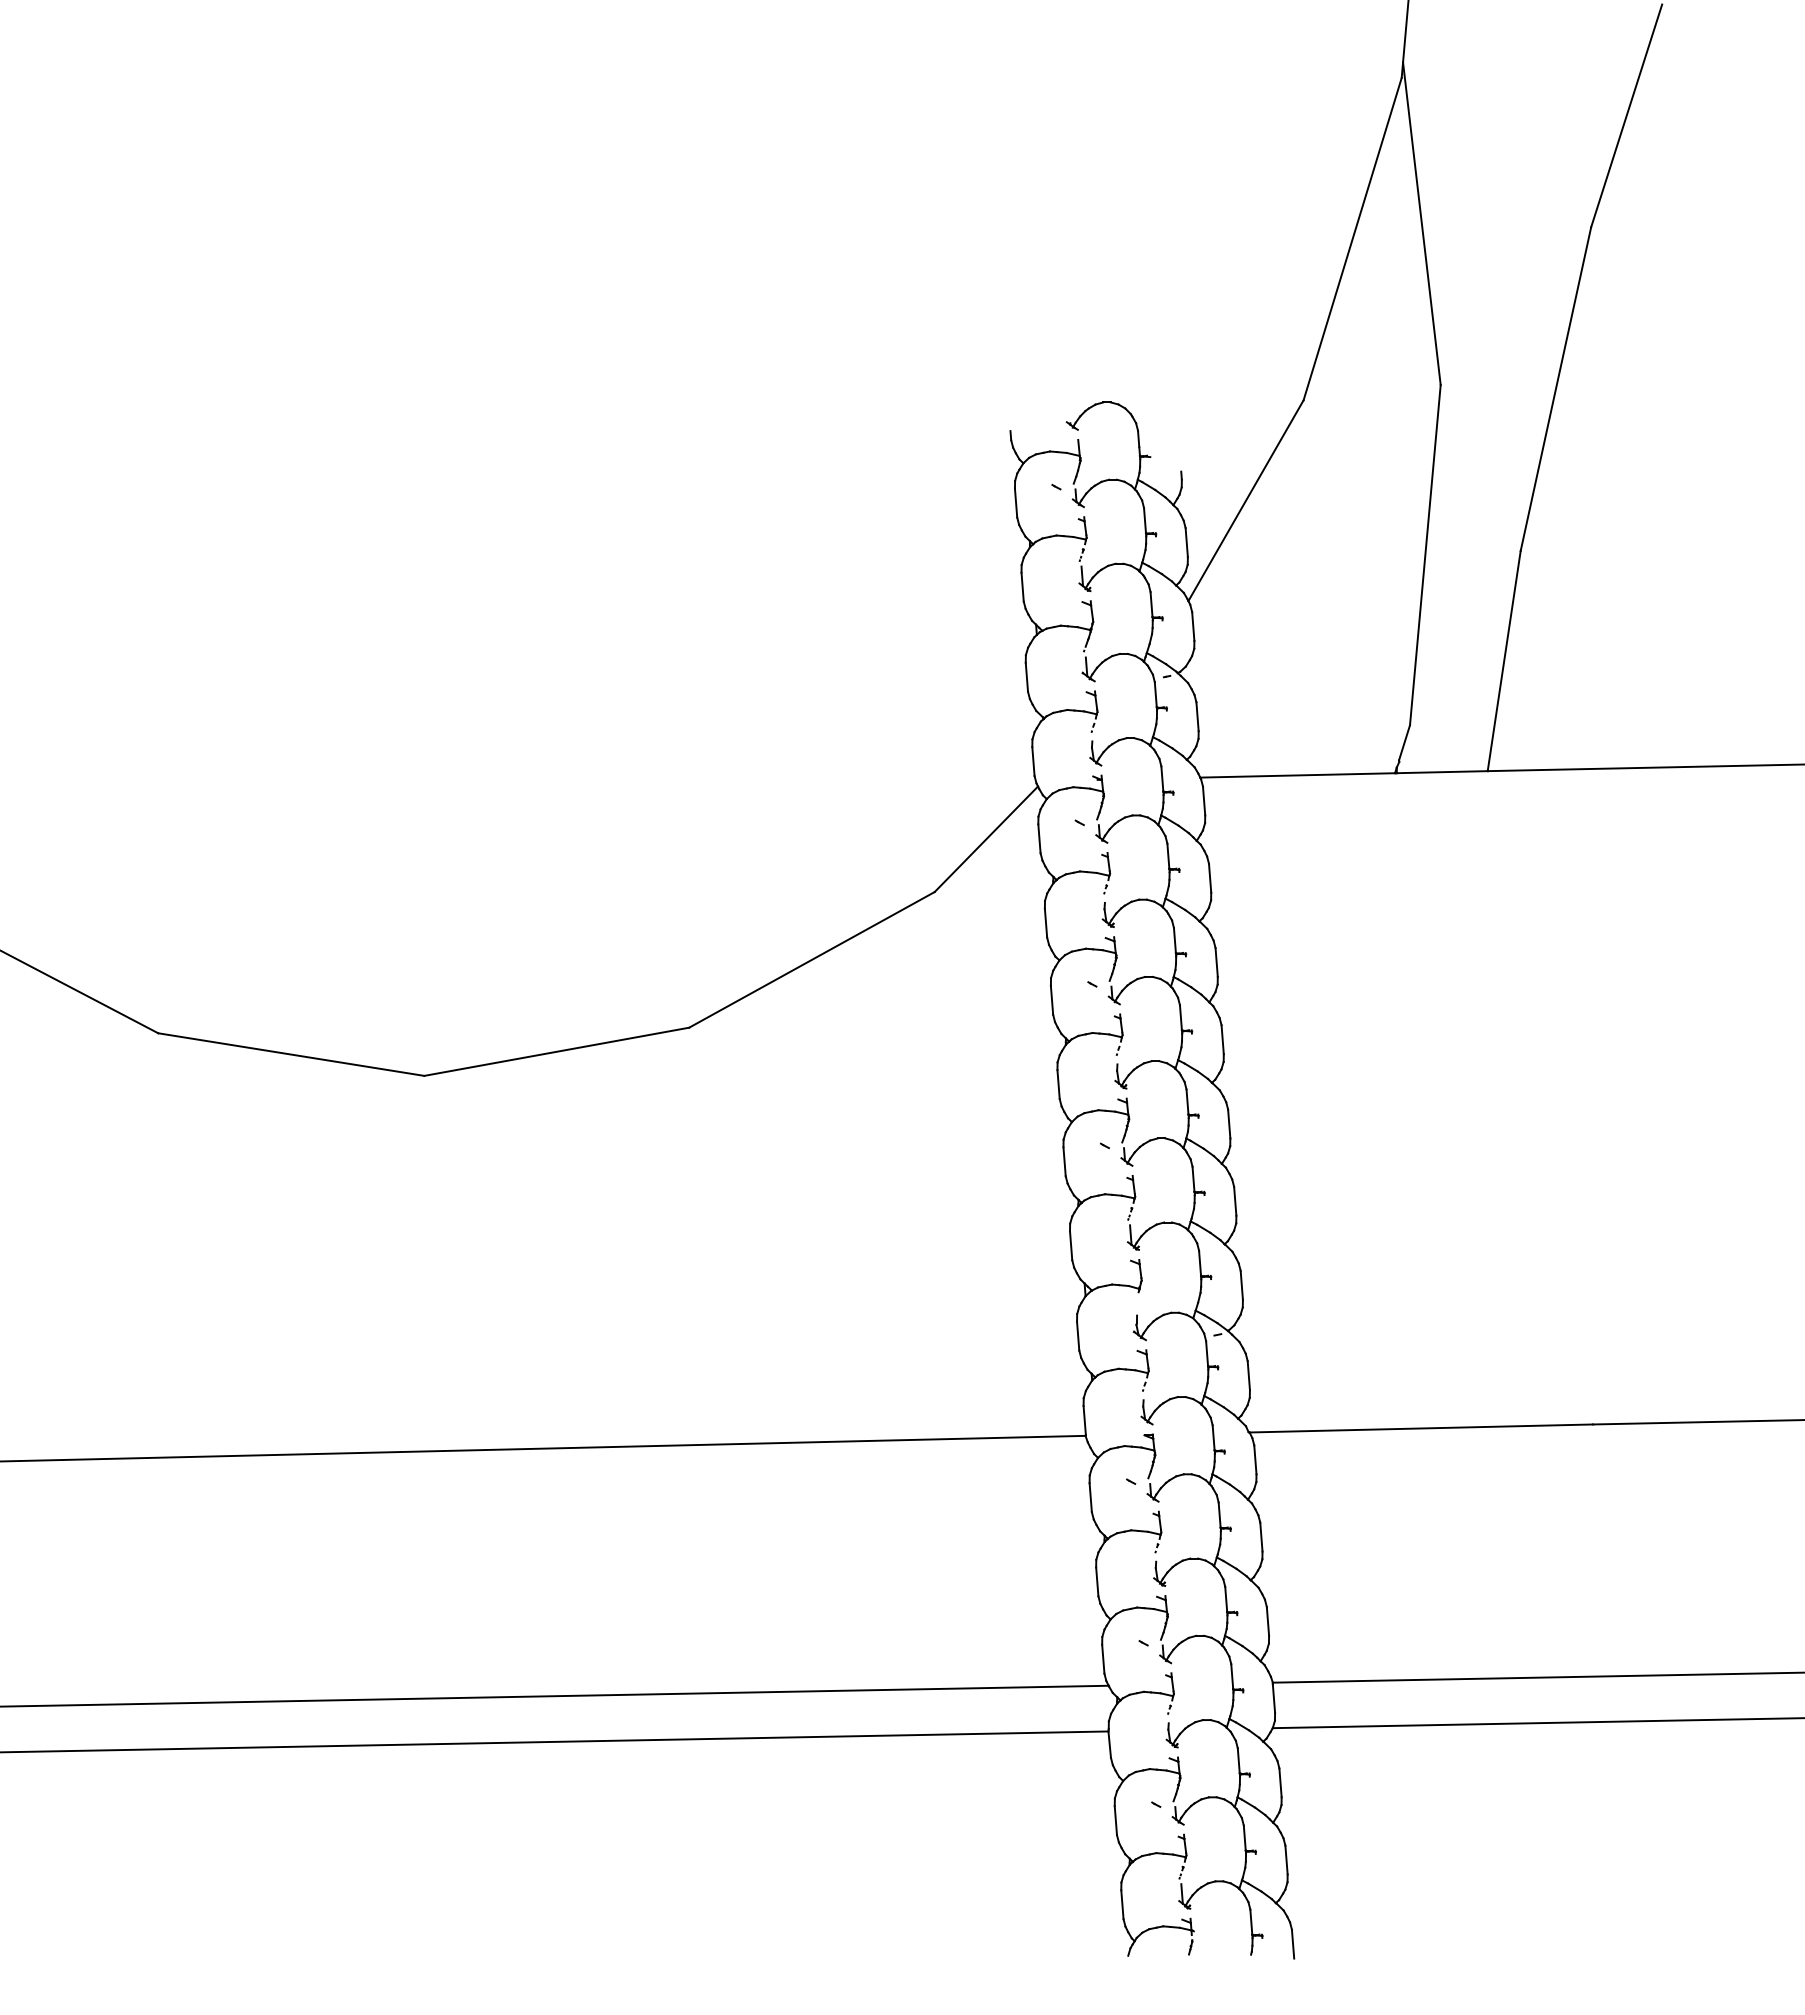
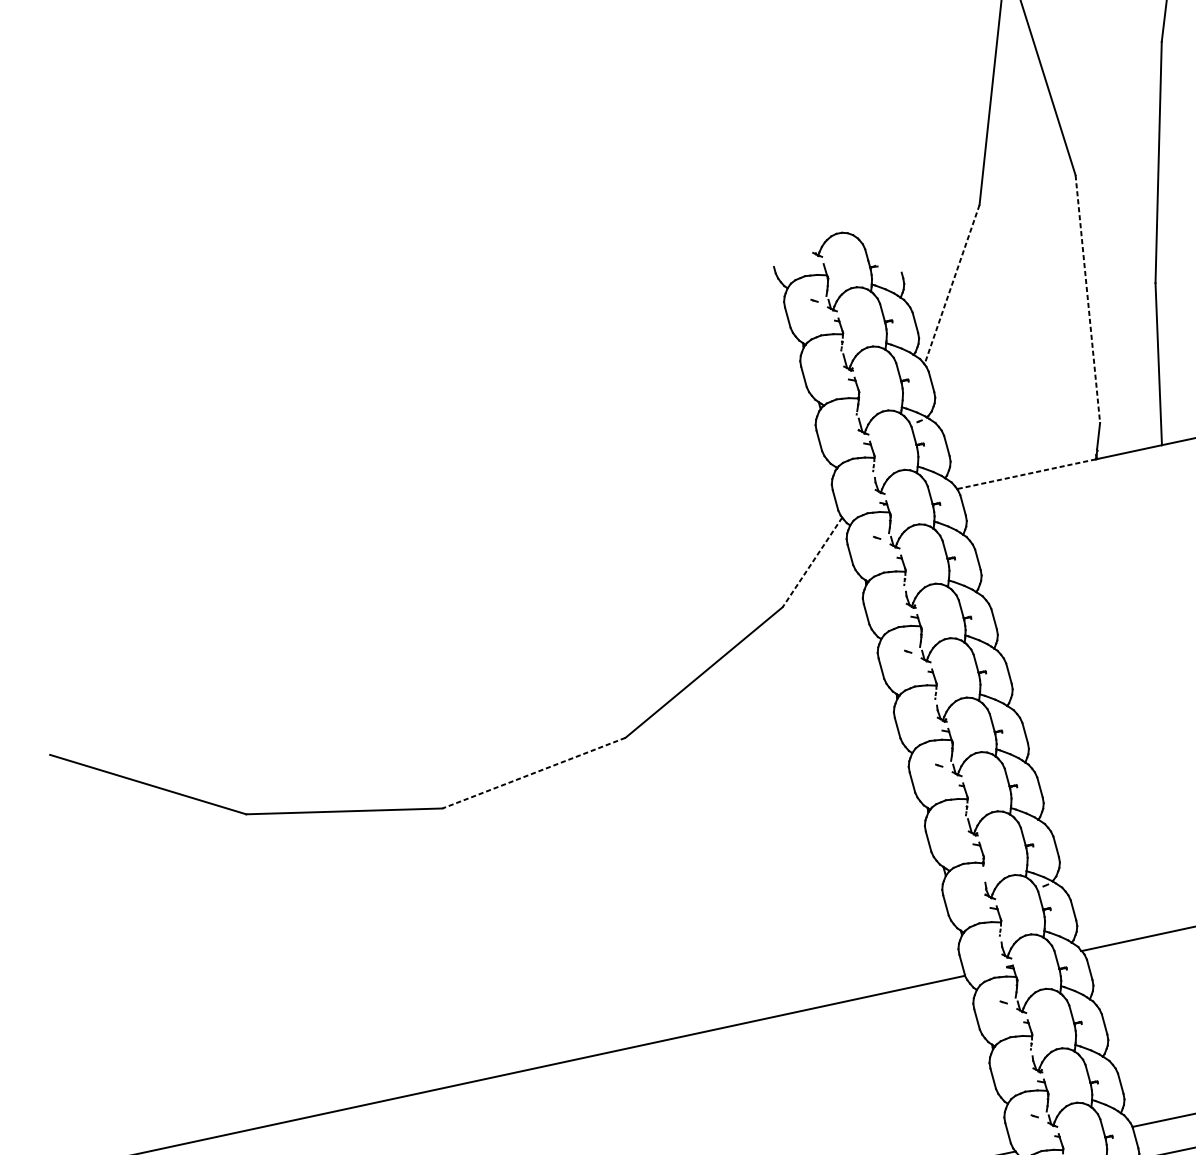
line: (1246, 500) -> (952, 284), solid -> dashed
line: (1425, 555) -> (1088, 299), solid -> dashed
line: (1297, 775) -> (1026, 474), solid -> dashed
line: (986, 839) -> (812, 562), solid -> dashed
line: (556, 1051) -> (533, 772), solid -> dashed

